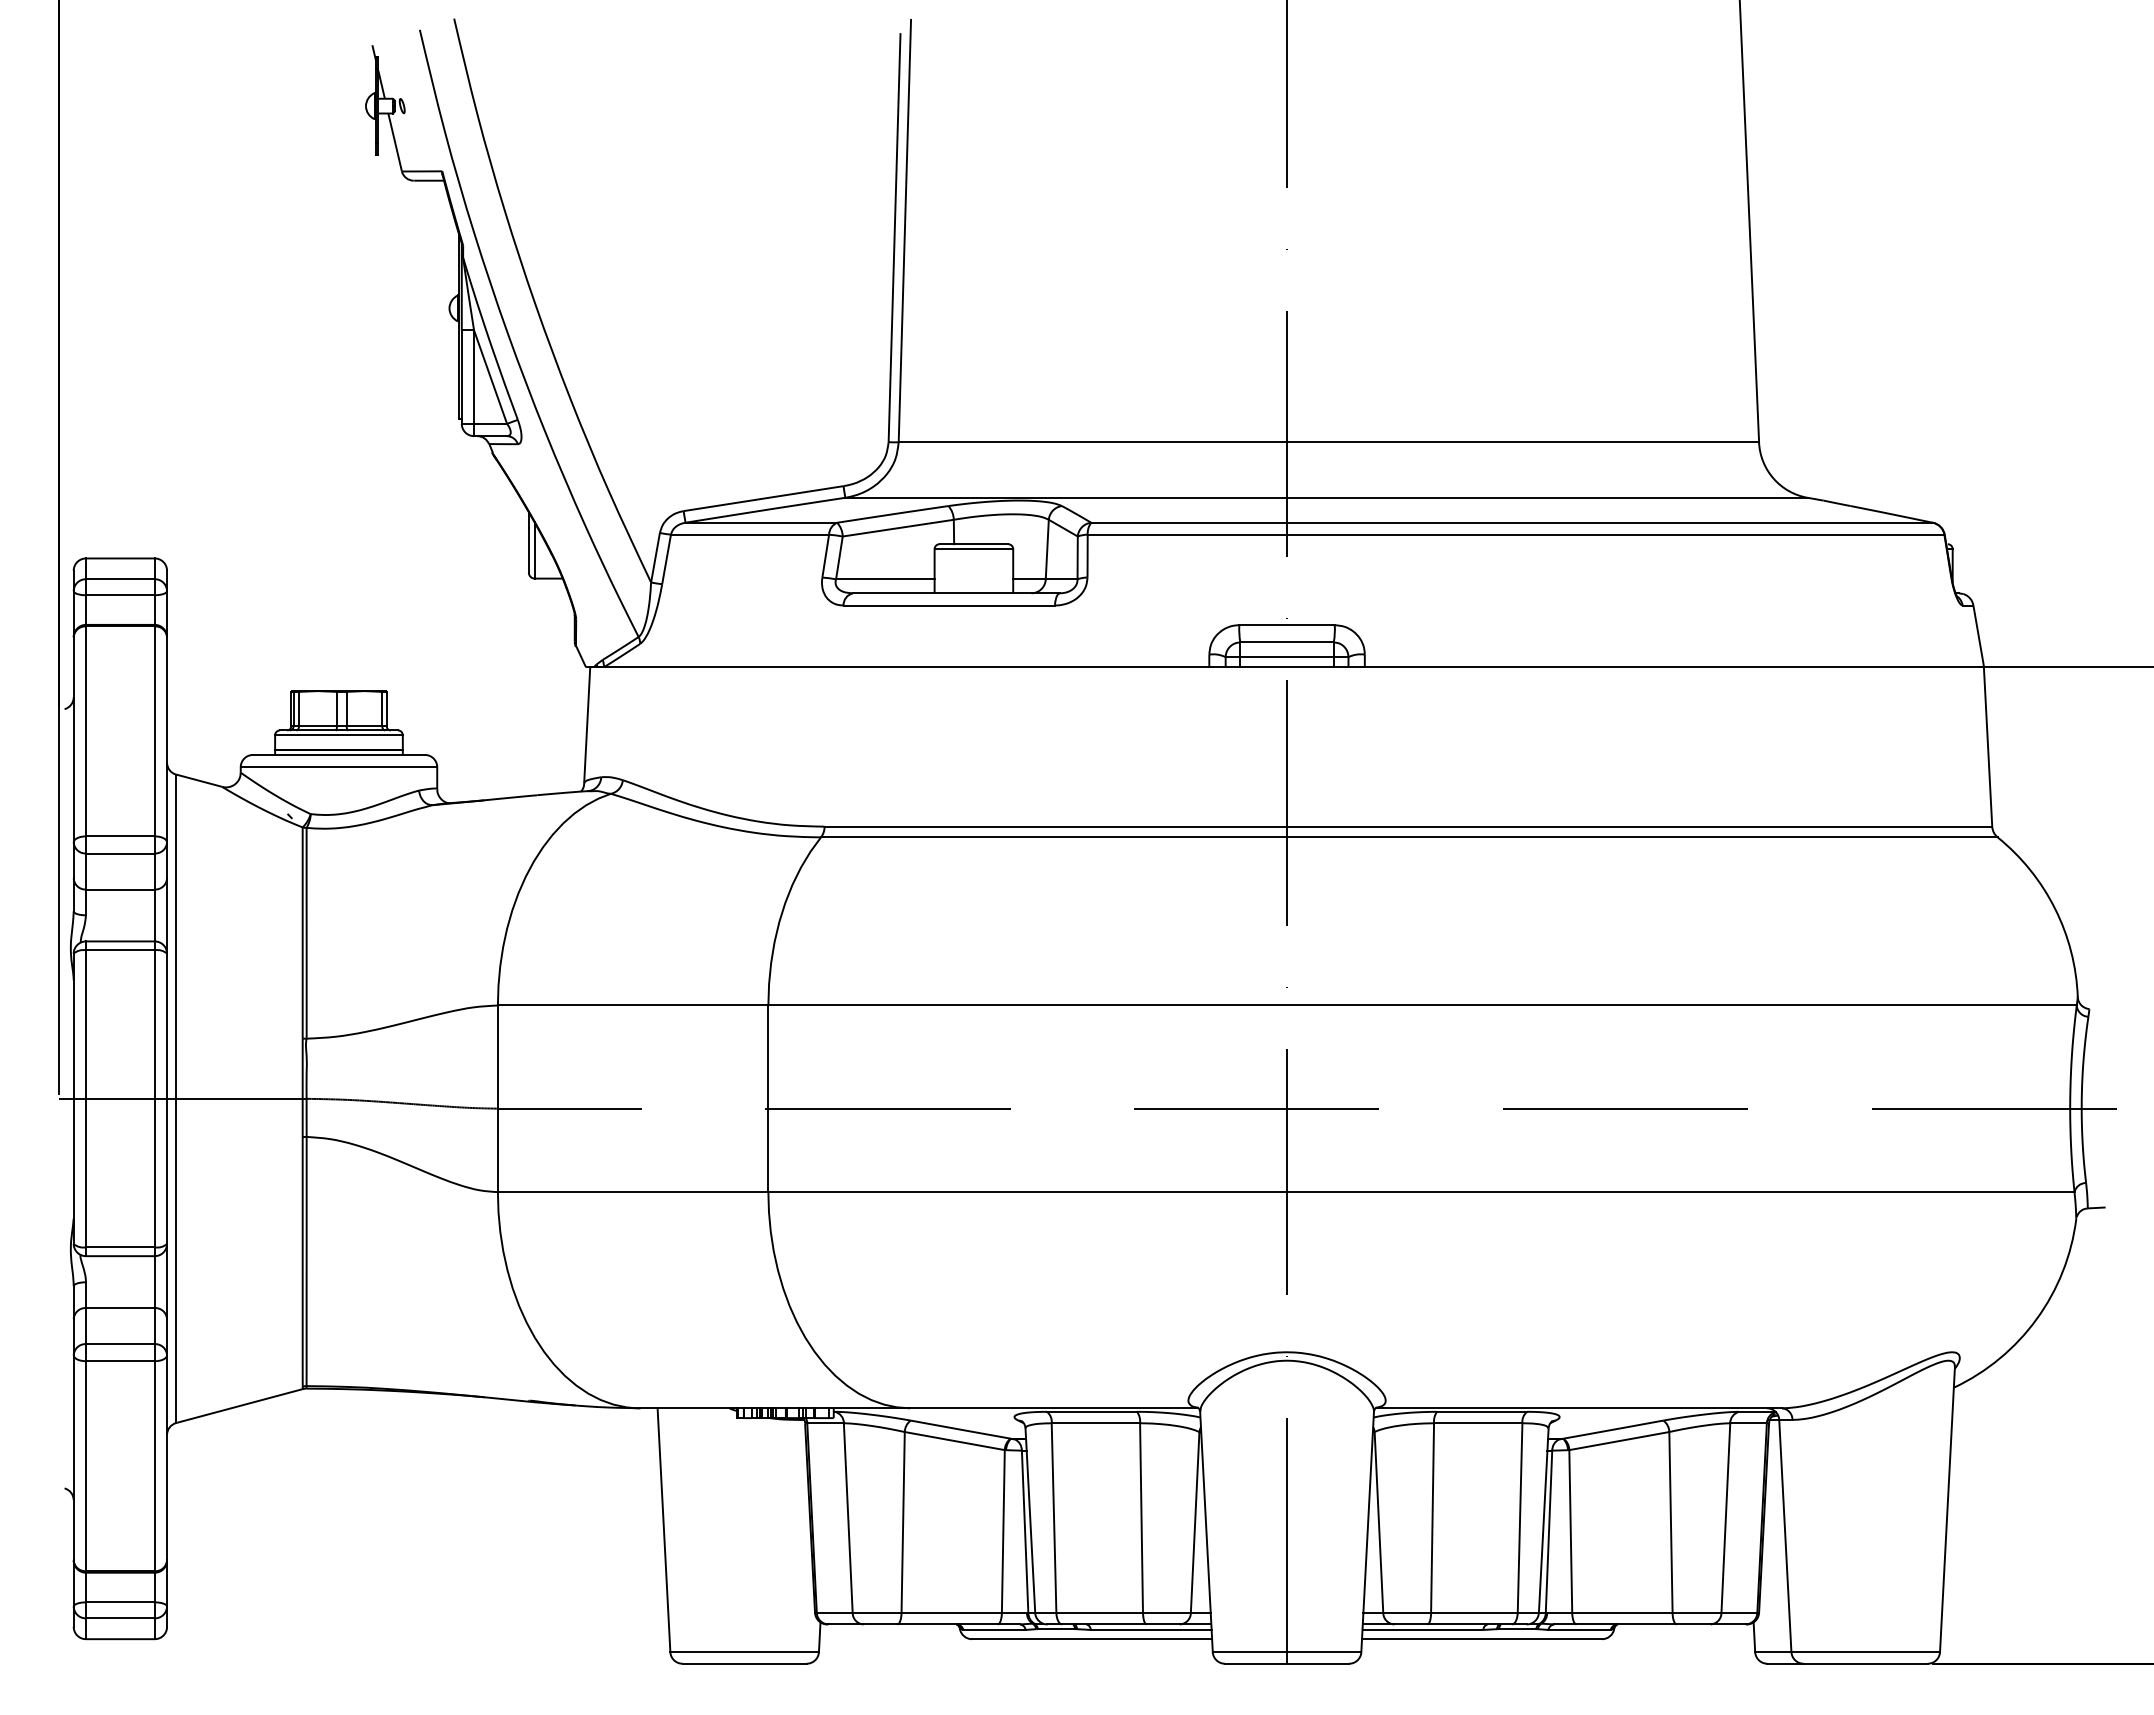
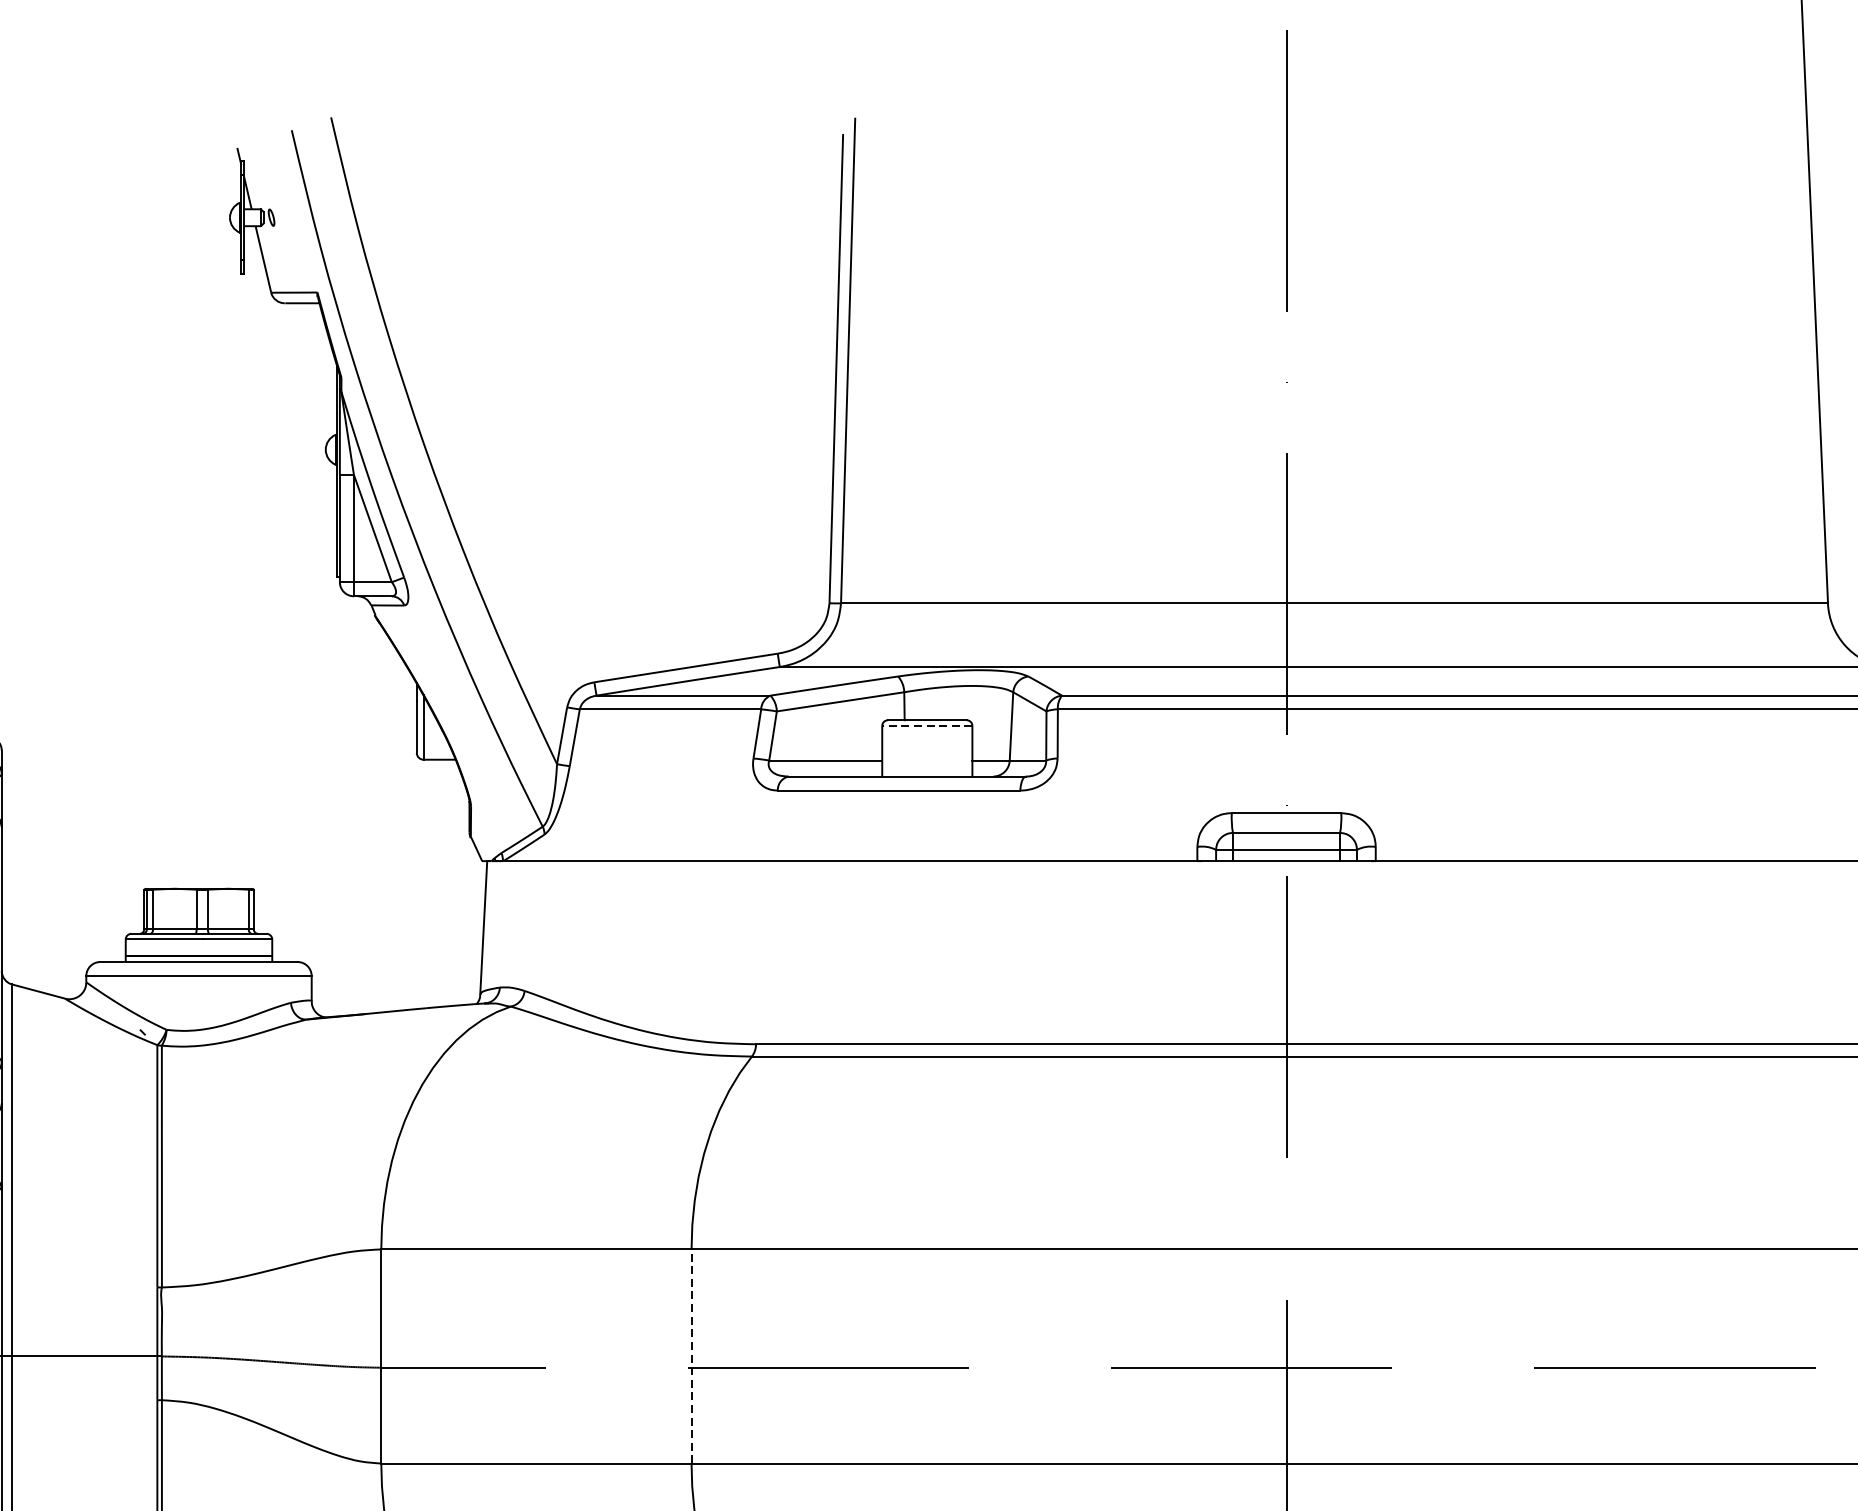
line: (973, 549) -> (926, 726), solid -> dashed
line: (768, 1098) -> (691, 1356), solid -> dashed

